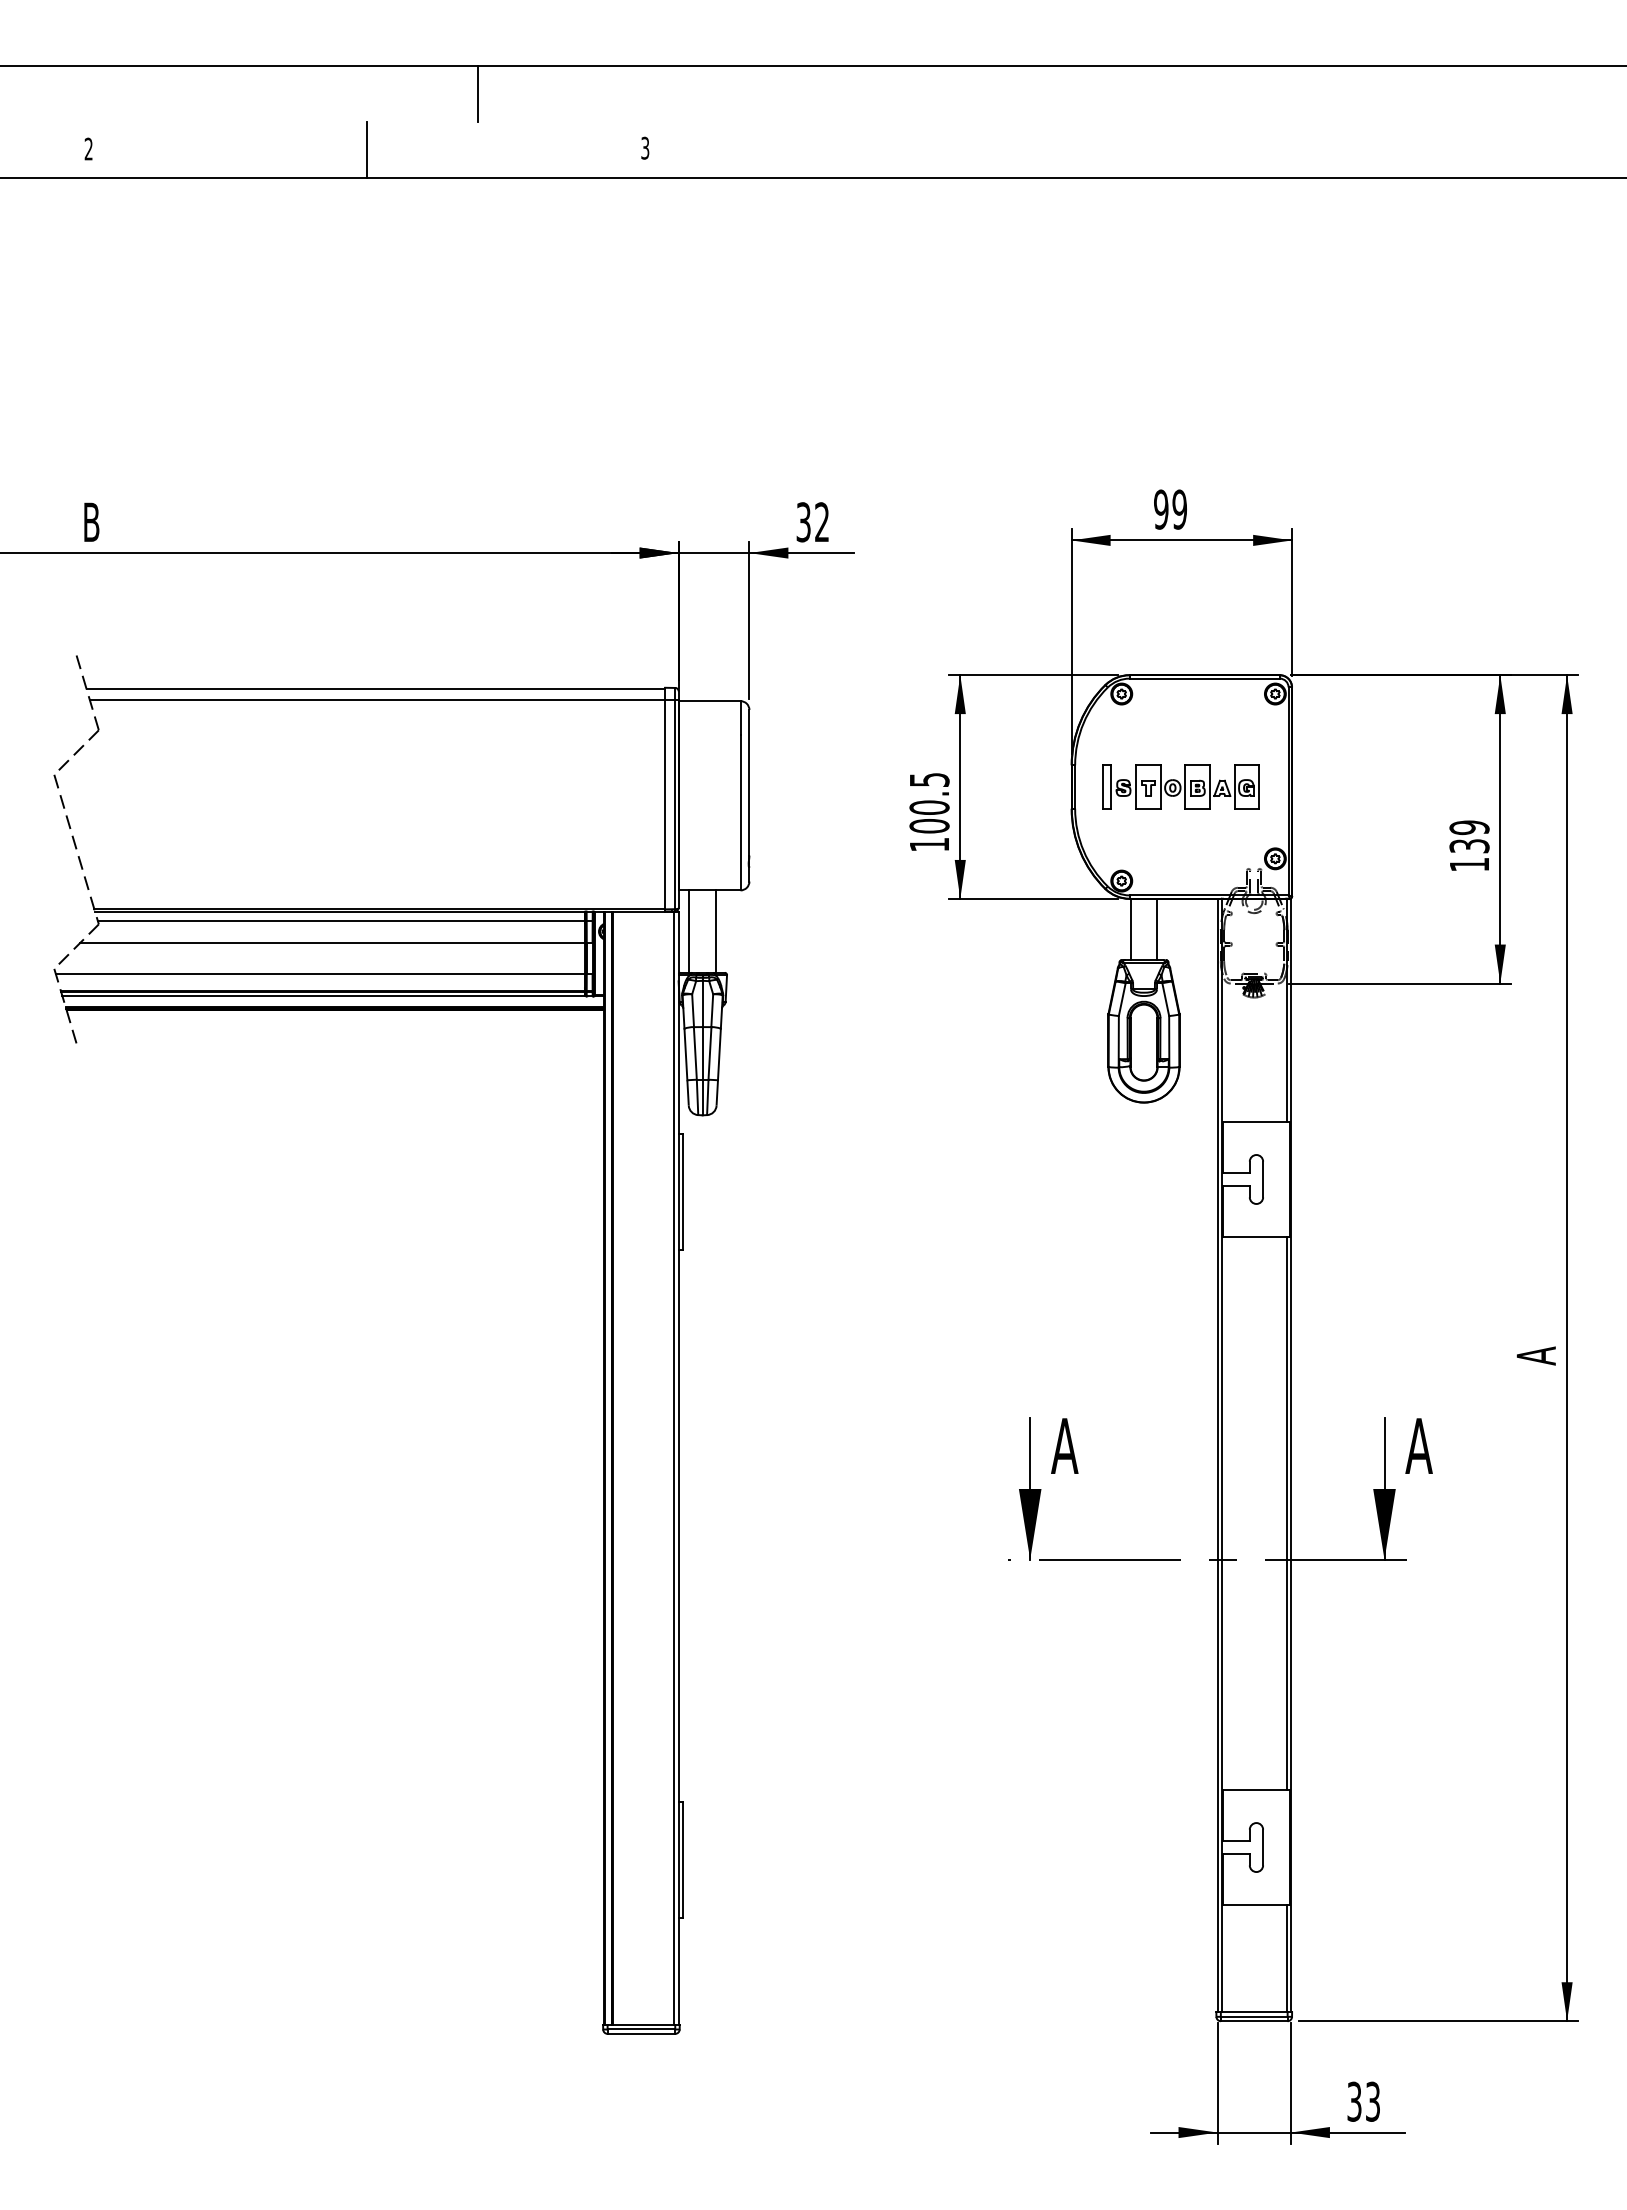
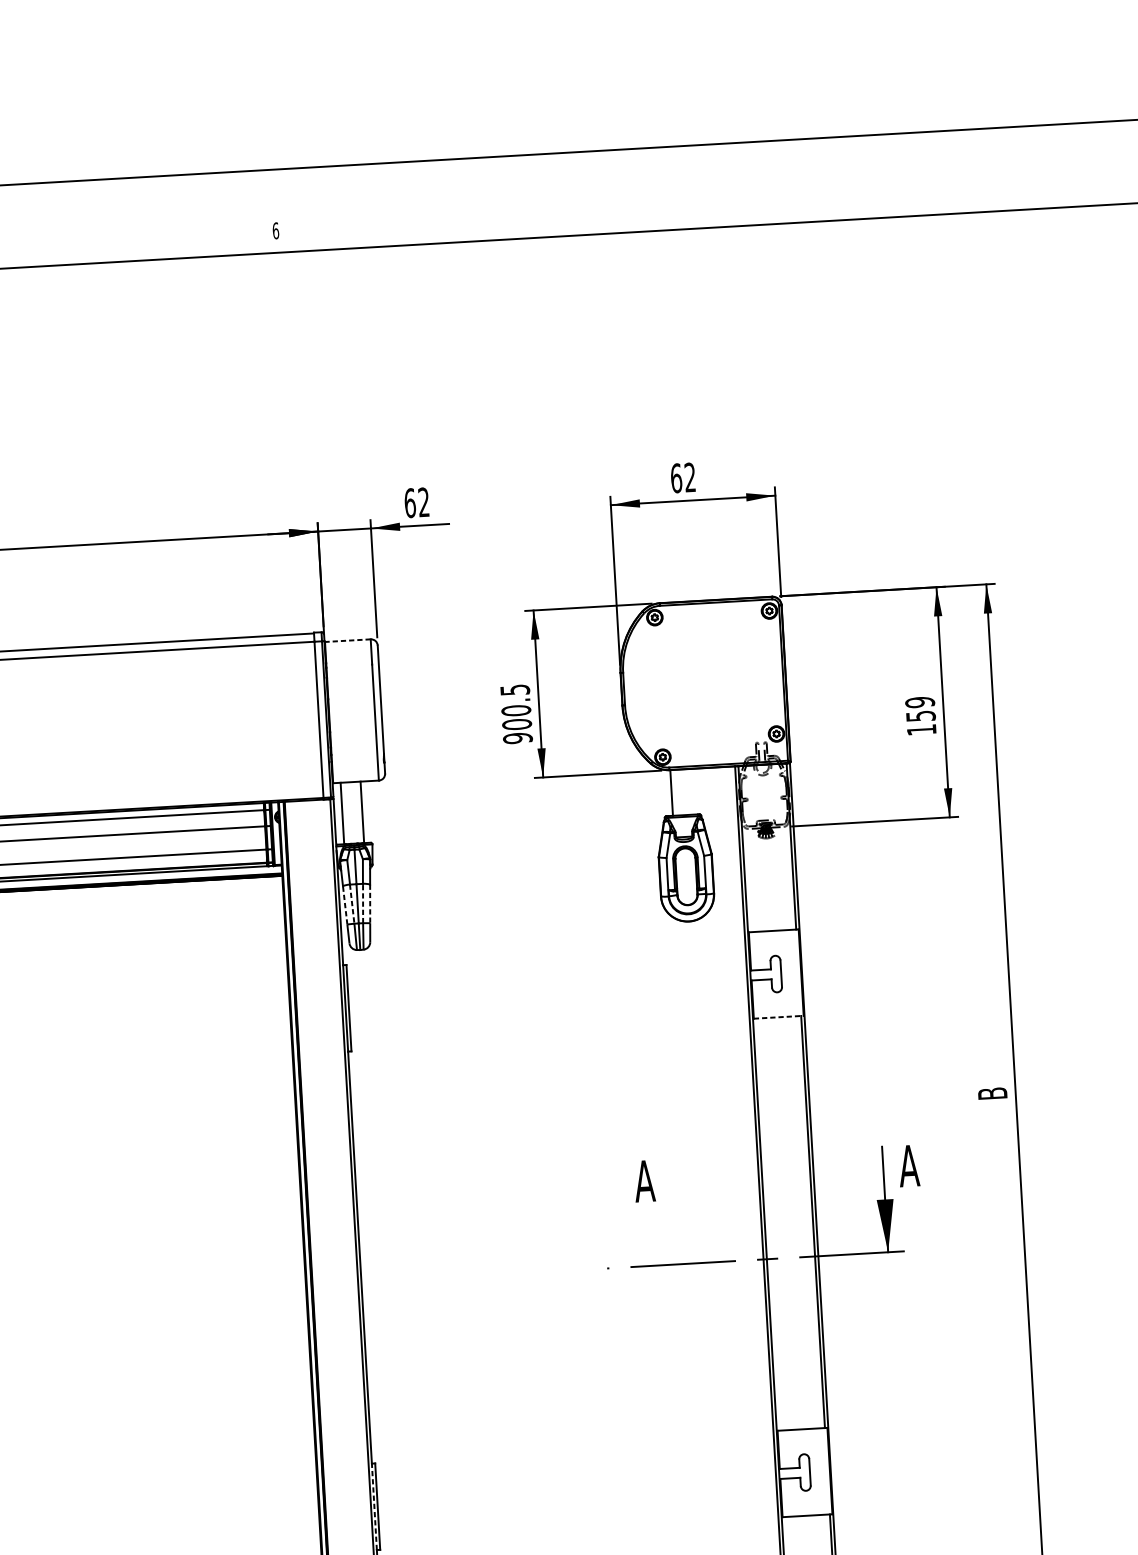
line: (478, 93) -> (149, 197), removed
text: (645, 147) -> (275, 230), 3 -> 6
line: (366, 149) -> (67, 243), removed
text: (1170, 509) -> (683, 477), 99 -> 62
text: (803, 522) -> (410, 503), 32 -> 62
line: (709, 701) -> (347, 640), solid -> dashed
part: (1180, 786) -> (702, 684), removed
text: (929, 844) -> (517, 738), 100.5 -> 900.5
text: (1468, 845) -> (920, 715), 139 -> 159
line: (1157, 929) -> (691, 791), removed
line: (710, 1052) -> (363, 902), solid -> dashed
line: (695, 1053) -> (352, 904), solid -> dashed
line: (685, 1054) -> (344, 905), solid -> dashed
line: (719, 1054) -> (370, 903), solid -> dashed
line: (1256, 1237) -> (778, 1017), solid -> dashed
text: (1535, 1355) -> (992, 1093), A -> B
part: (1030, 1488) -> (620, 1214), removed
line: (678, 1860) -> (374, 1507), solid -> dashed

